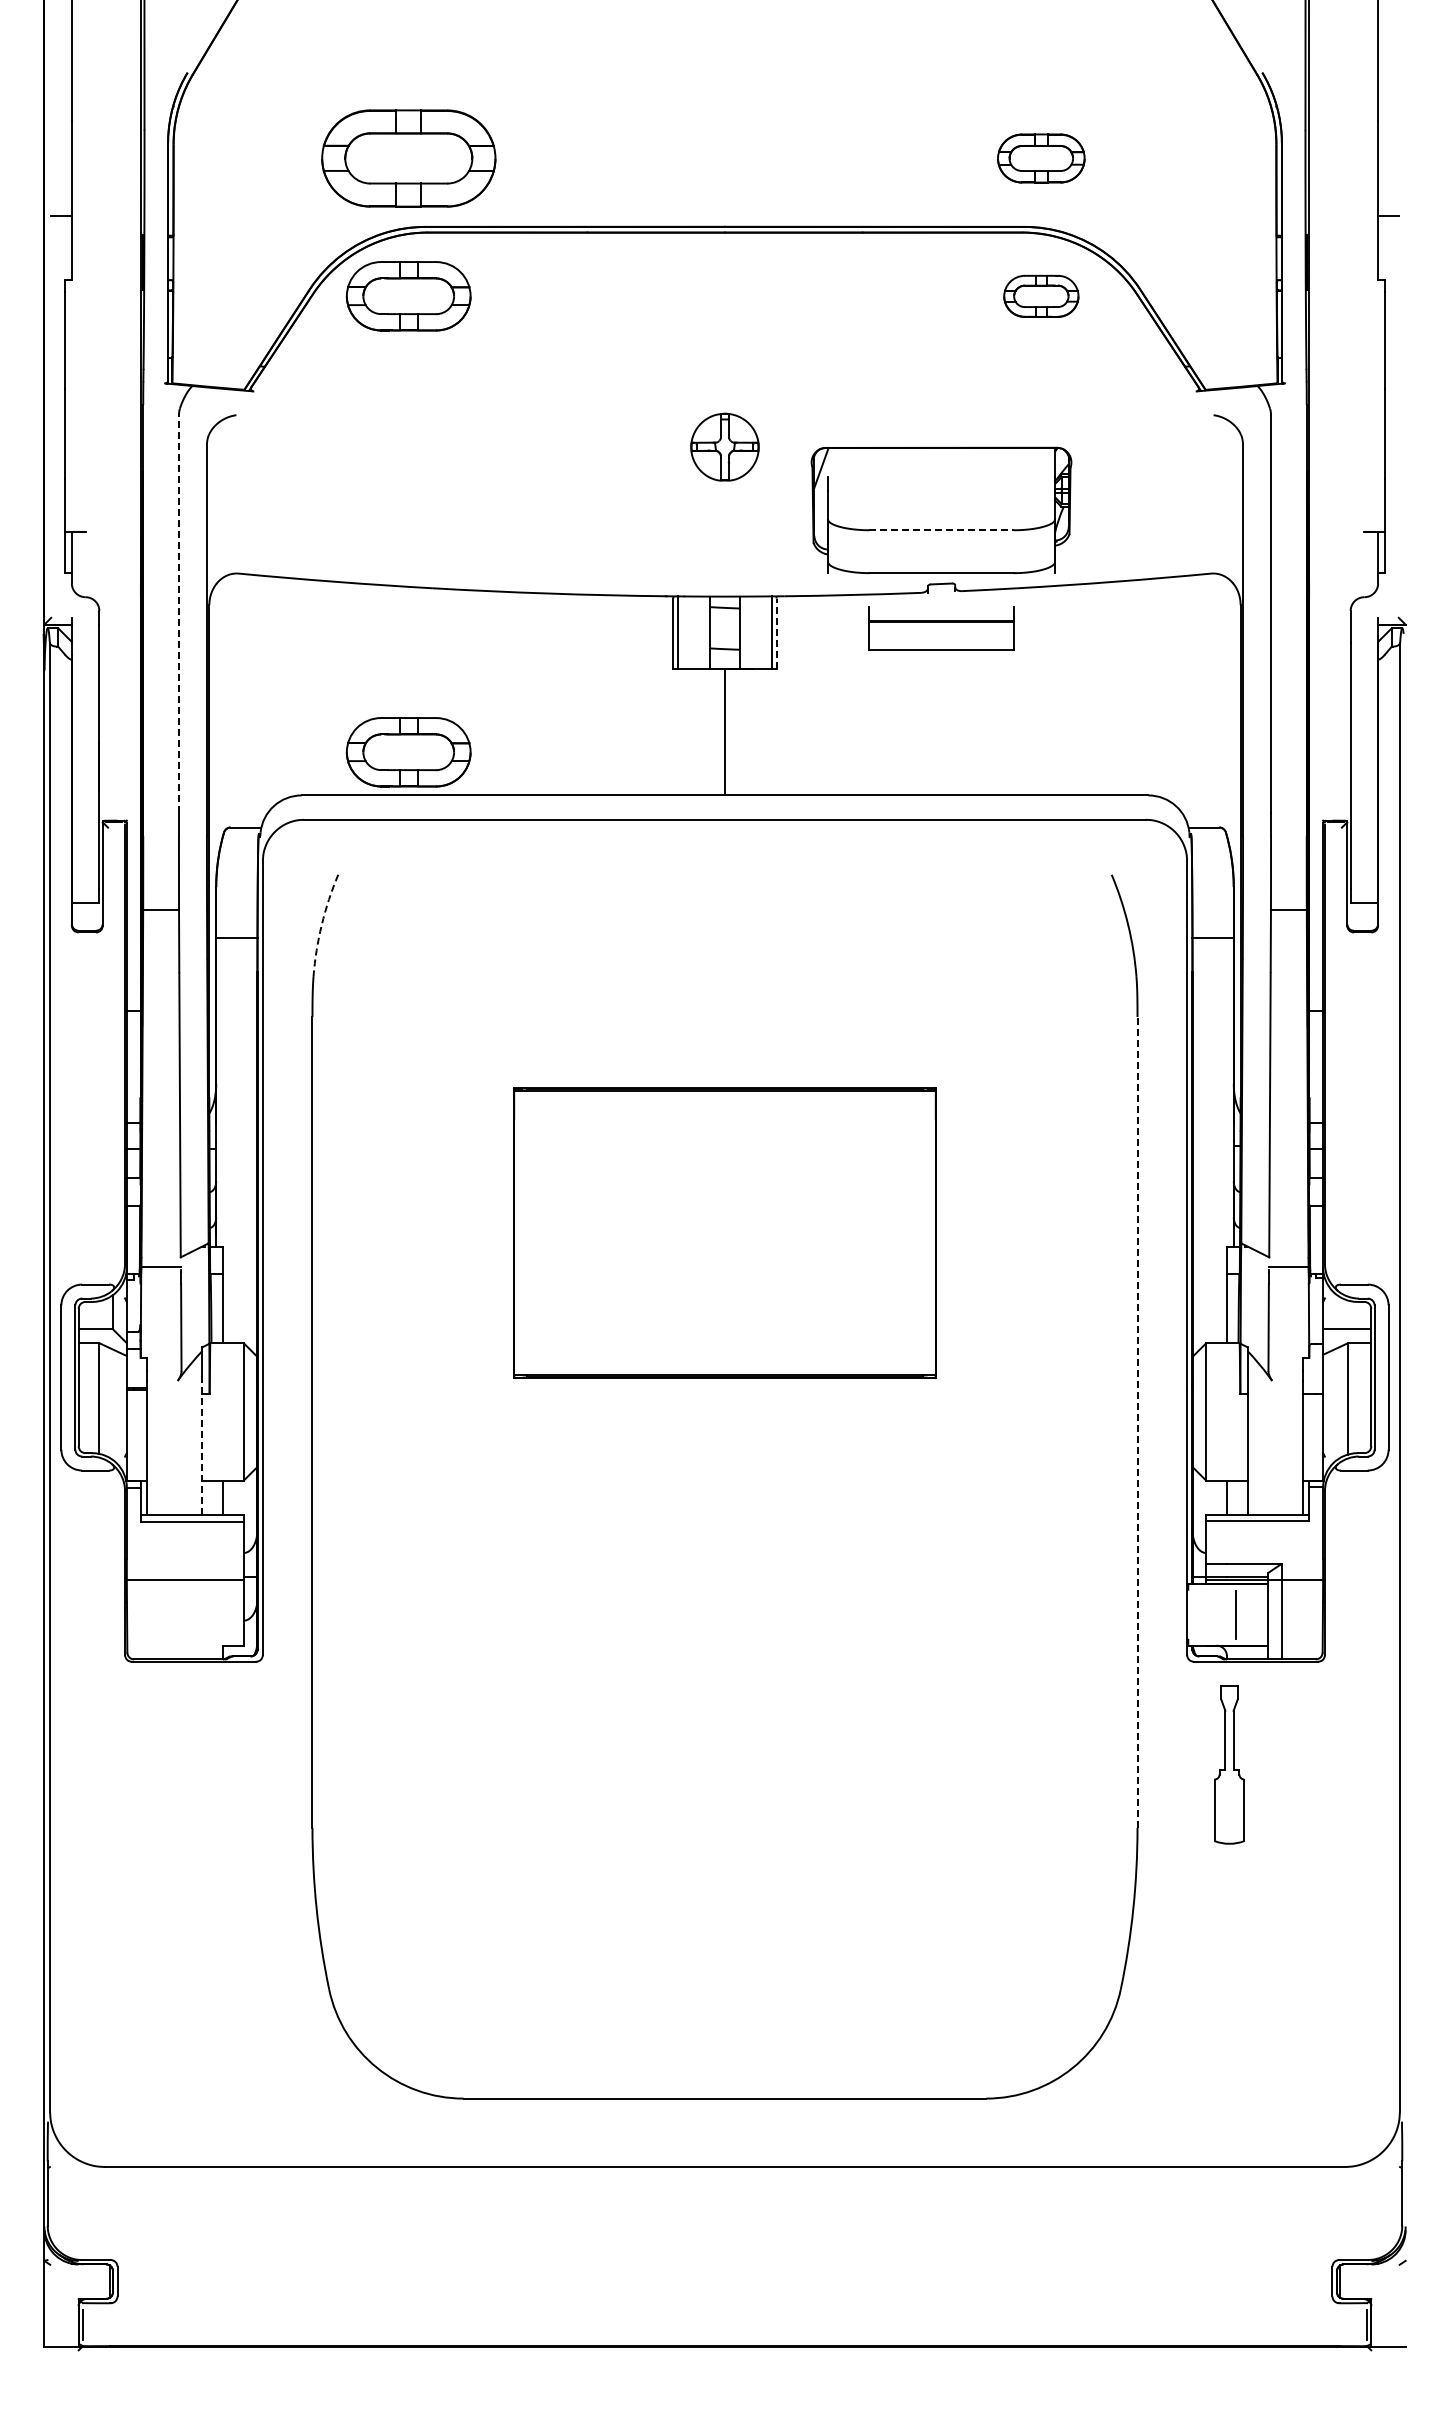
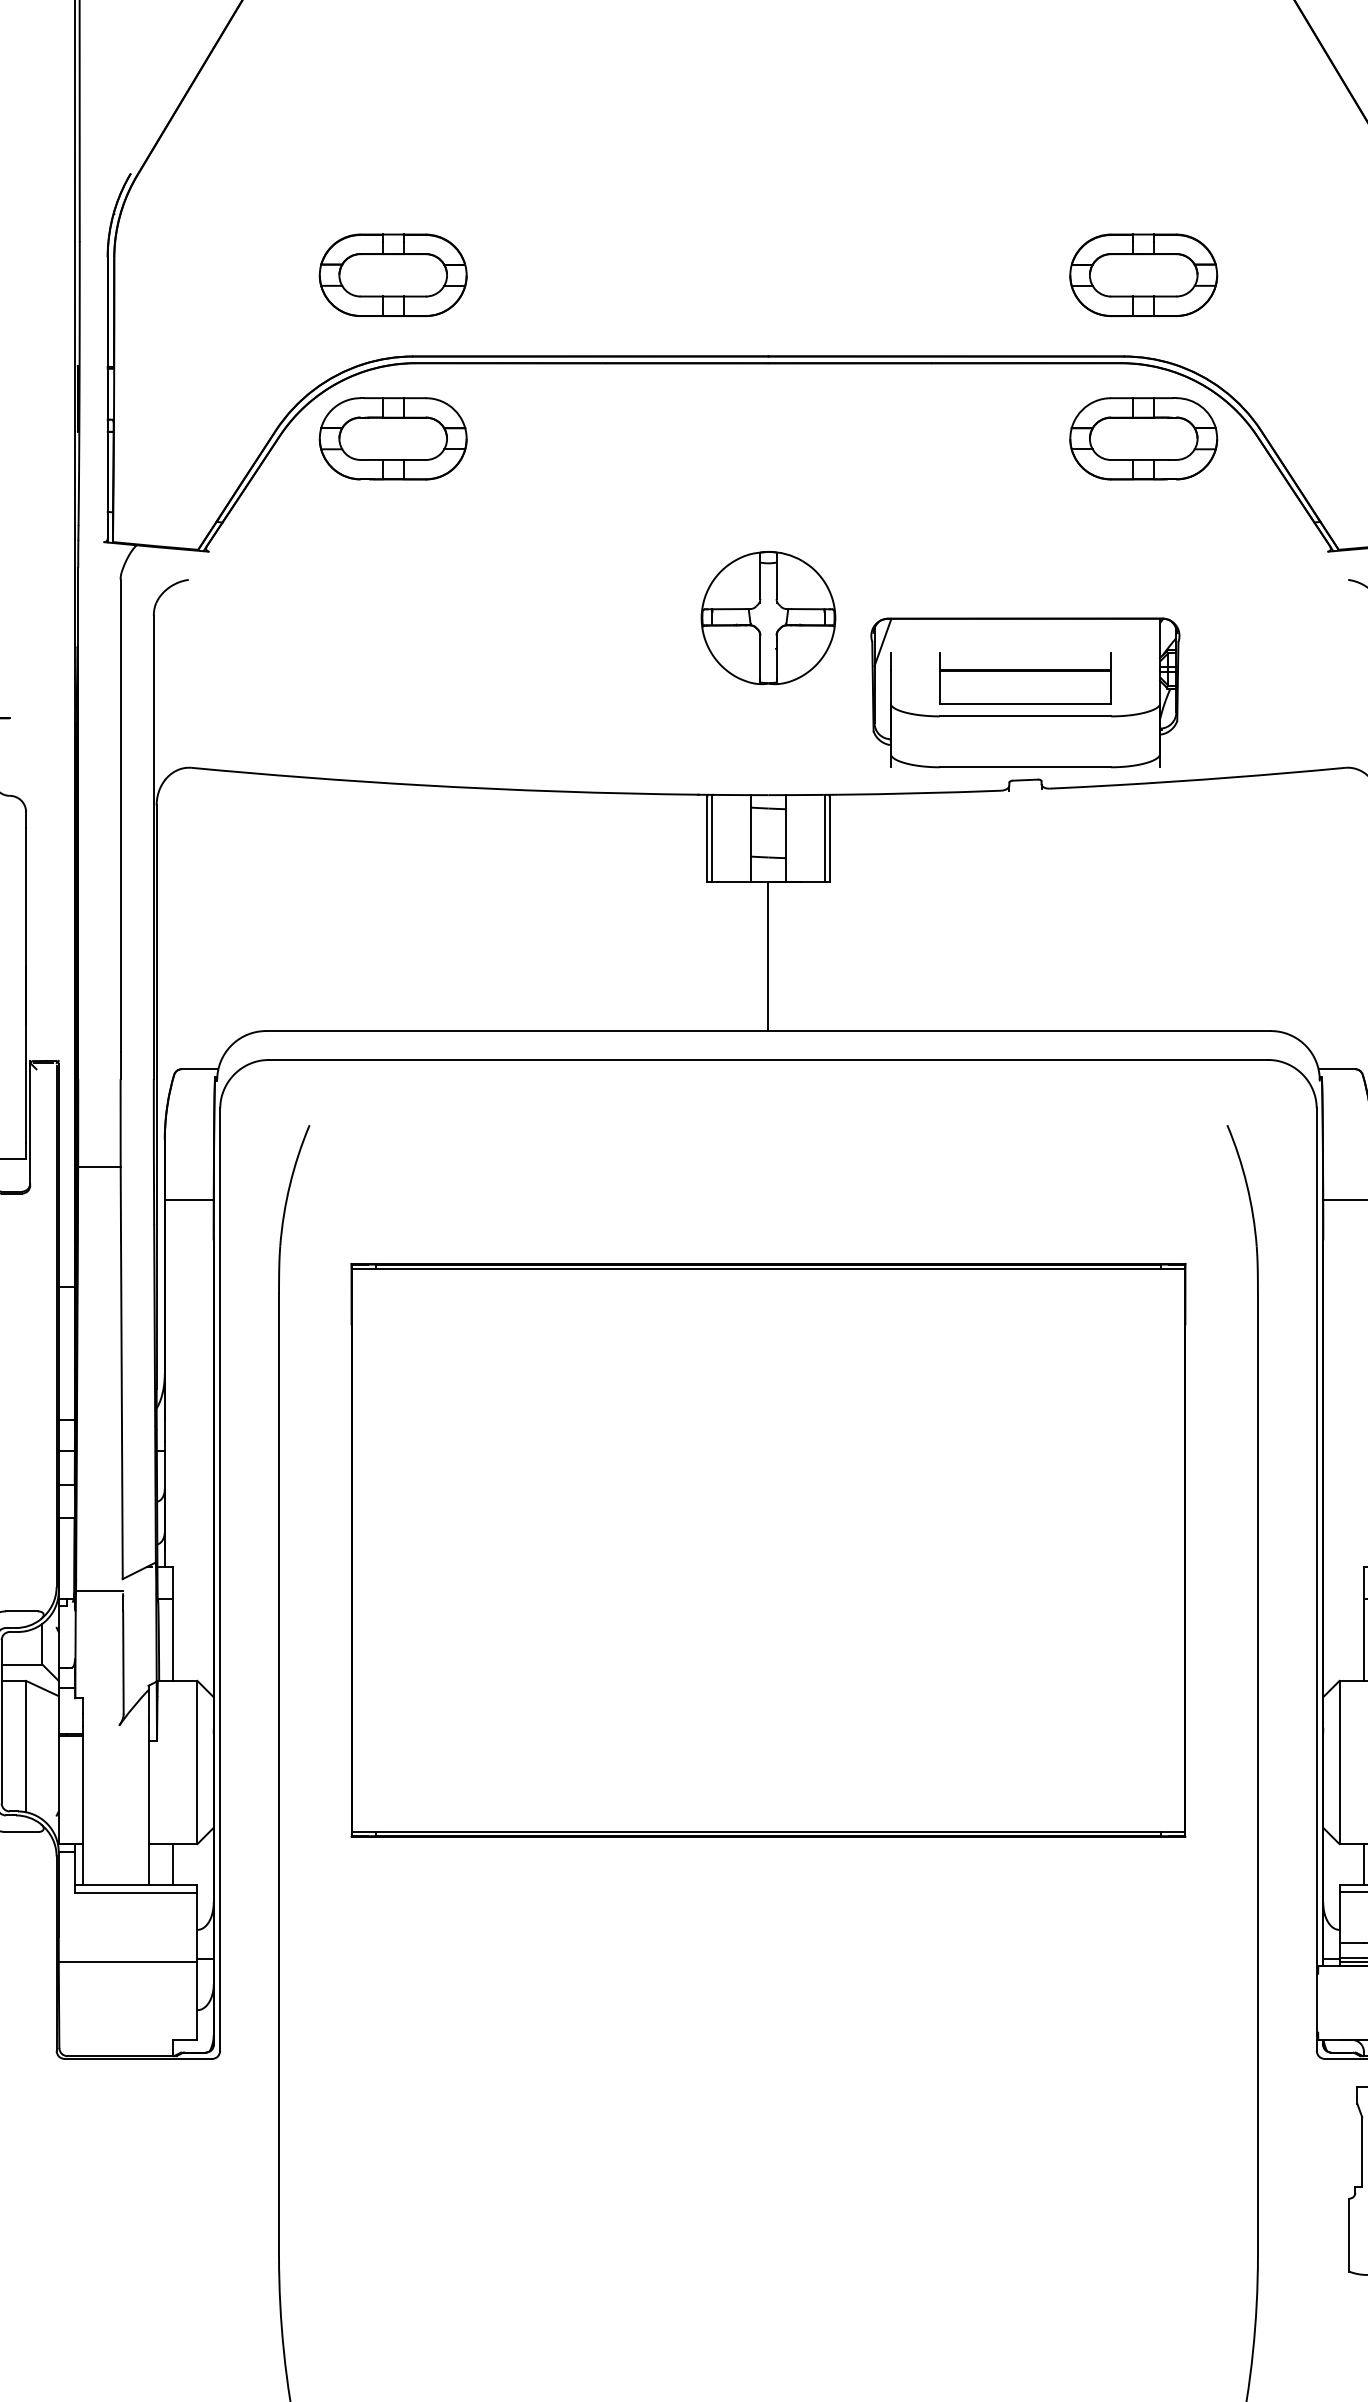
part: (408, 158) -> (392, 275), size x0.71
part: (1041, 158) -> (1144, 275), size x1.43
part: (1041, 296) -> (1144, 439), size x1.67
part: (724, 446) -> (767, 617), size x1.67
line: (942, 530) -> (1026, 716), dashed -> solid
line: (178, 613) -> (120, 815), dashed -> solid
part: (941, 628) -> (1025, 678), moved
line: (776, 633) -> (829, 838), dashed -> solid
part: (408, 752) -> (392, 980), removed
arc: (321, 924) -> (289, 1184), dashed -> solid
part: (724, 1232) -> (767, 1549), size x1.67
line: (1137, 1421) -> (1257, 1773), dashed -> solid
line: (202, 1445) -> (148, 1802), dashed -> solid

